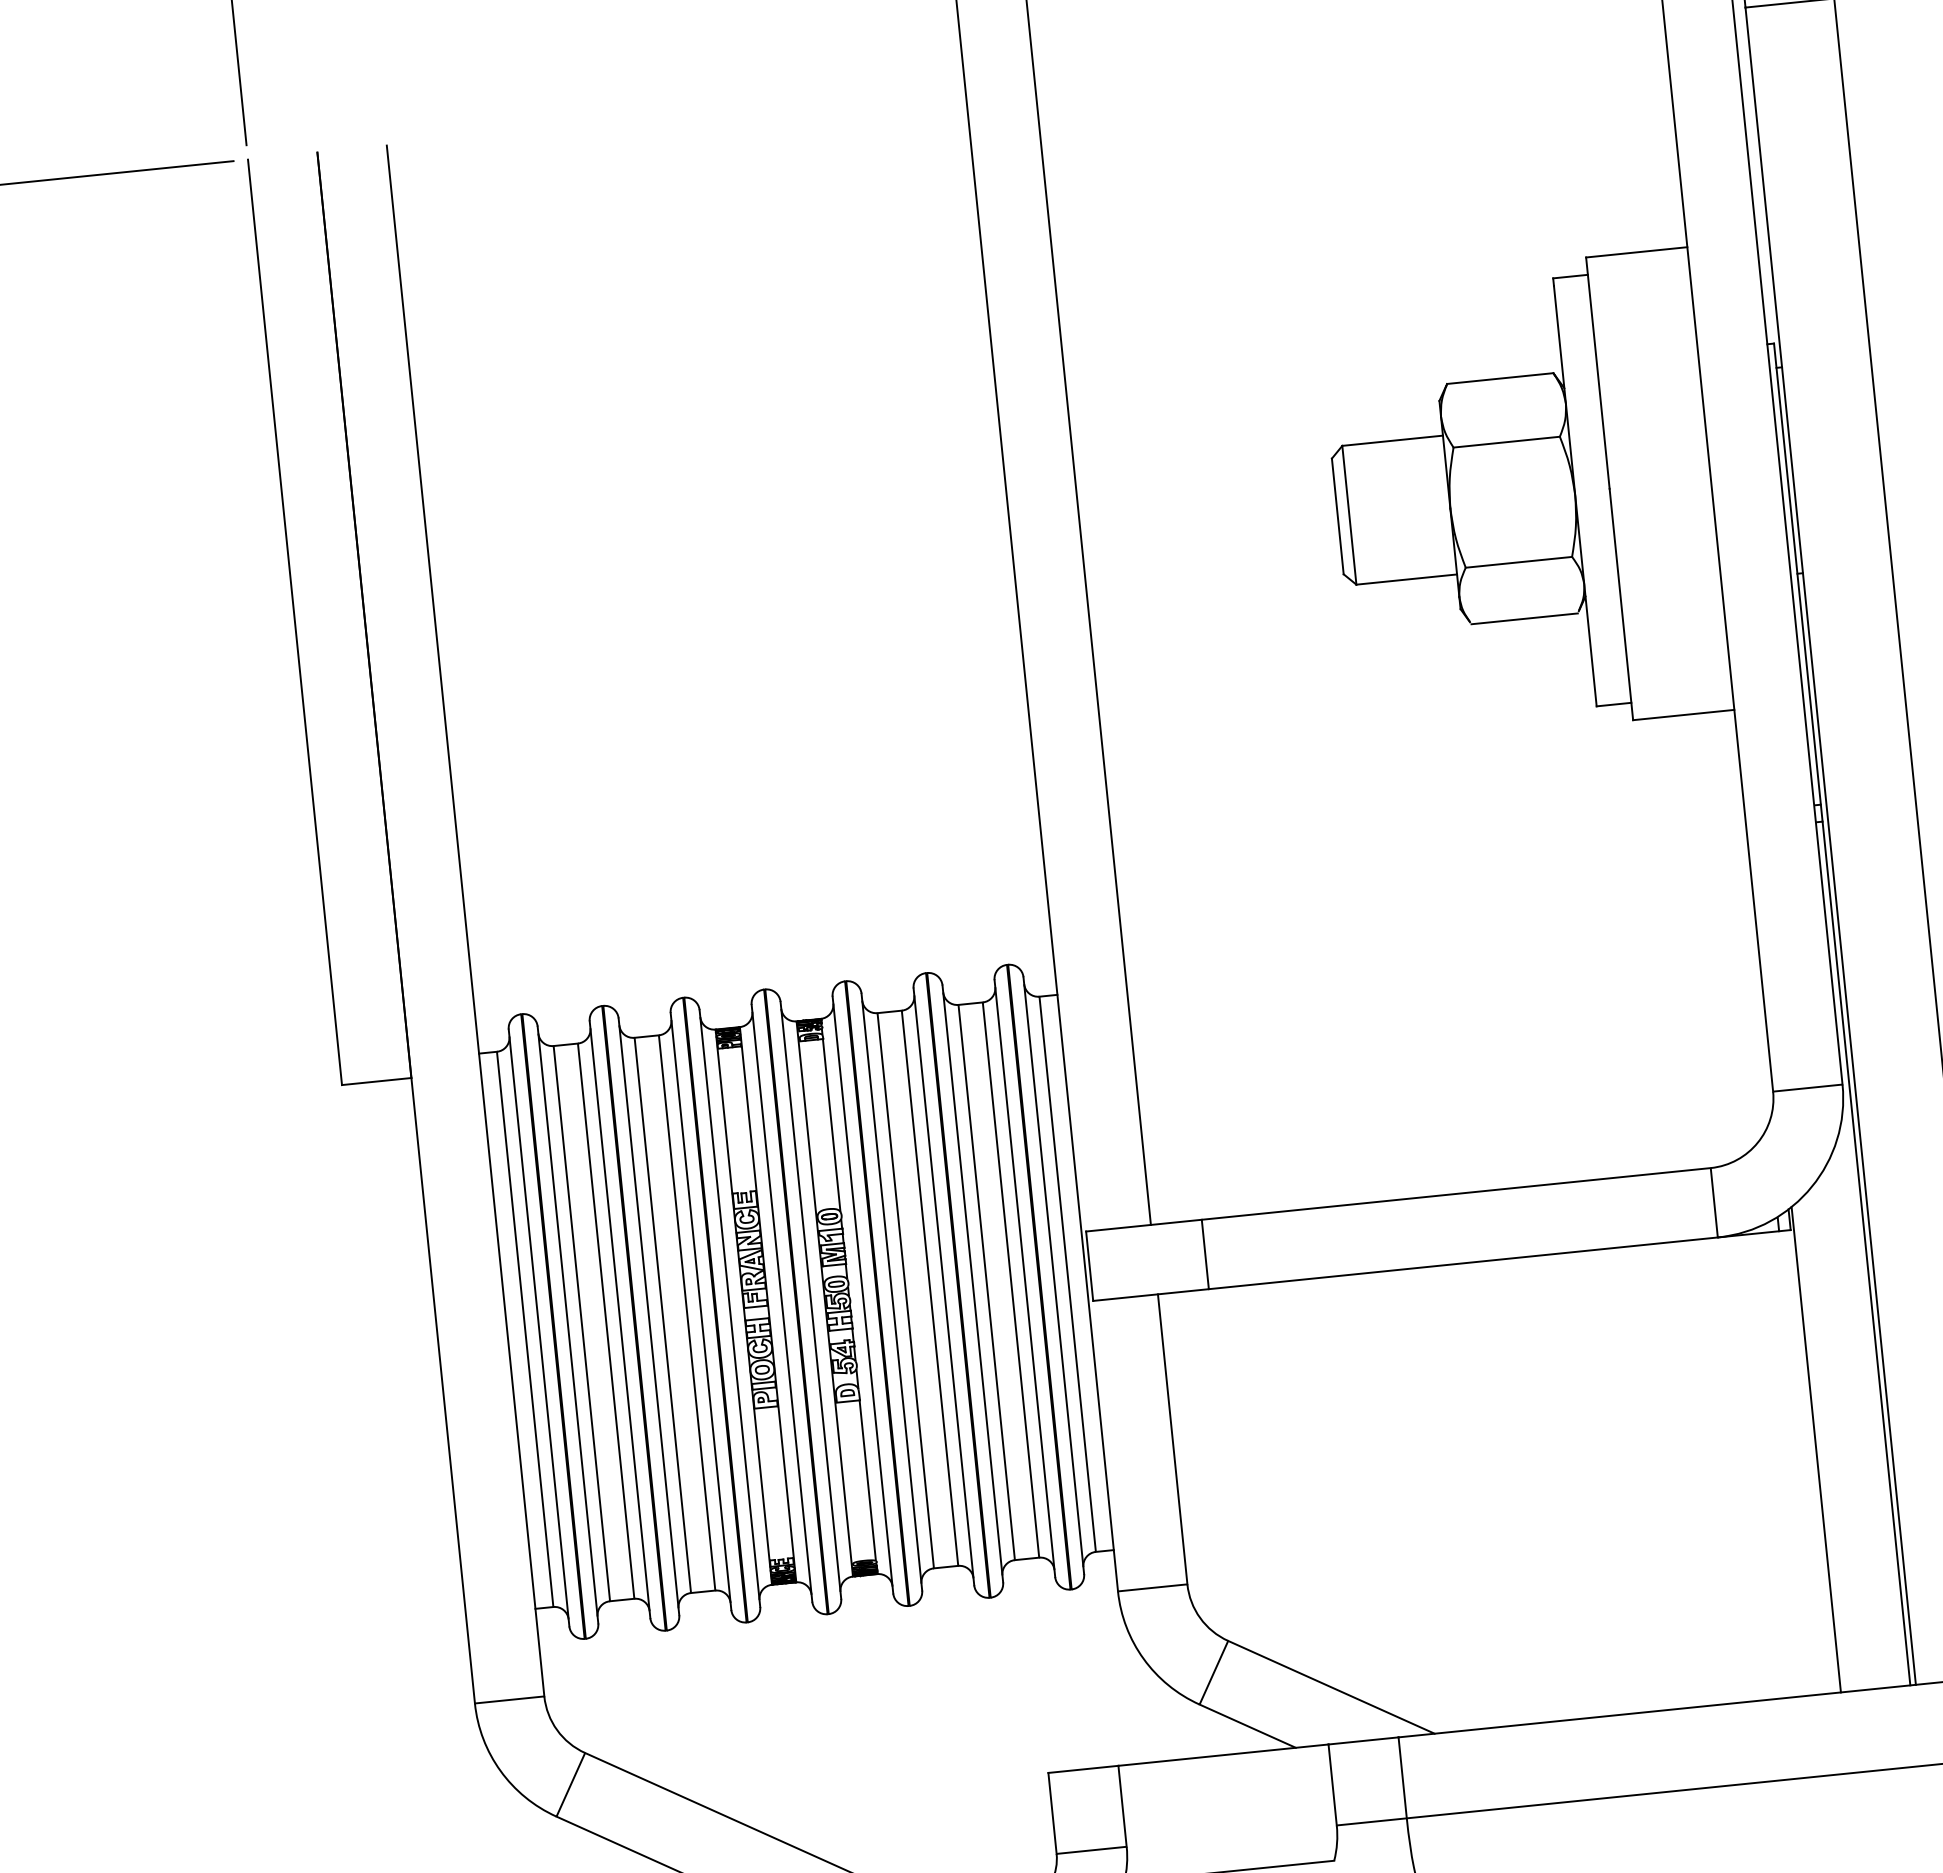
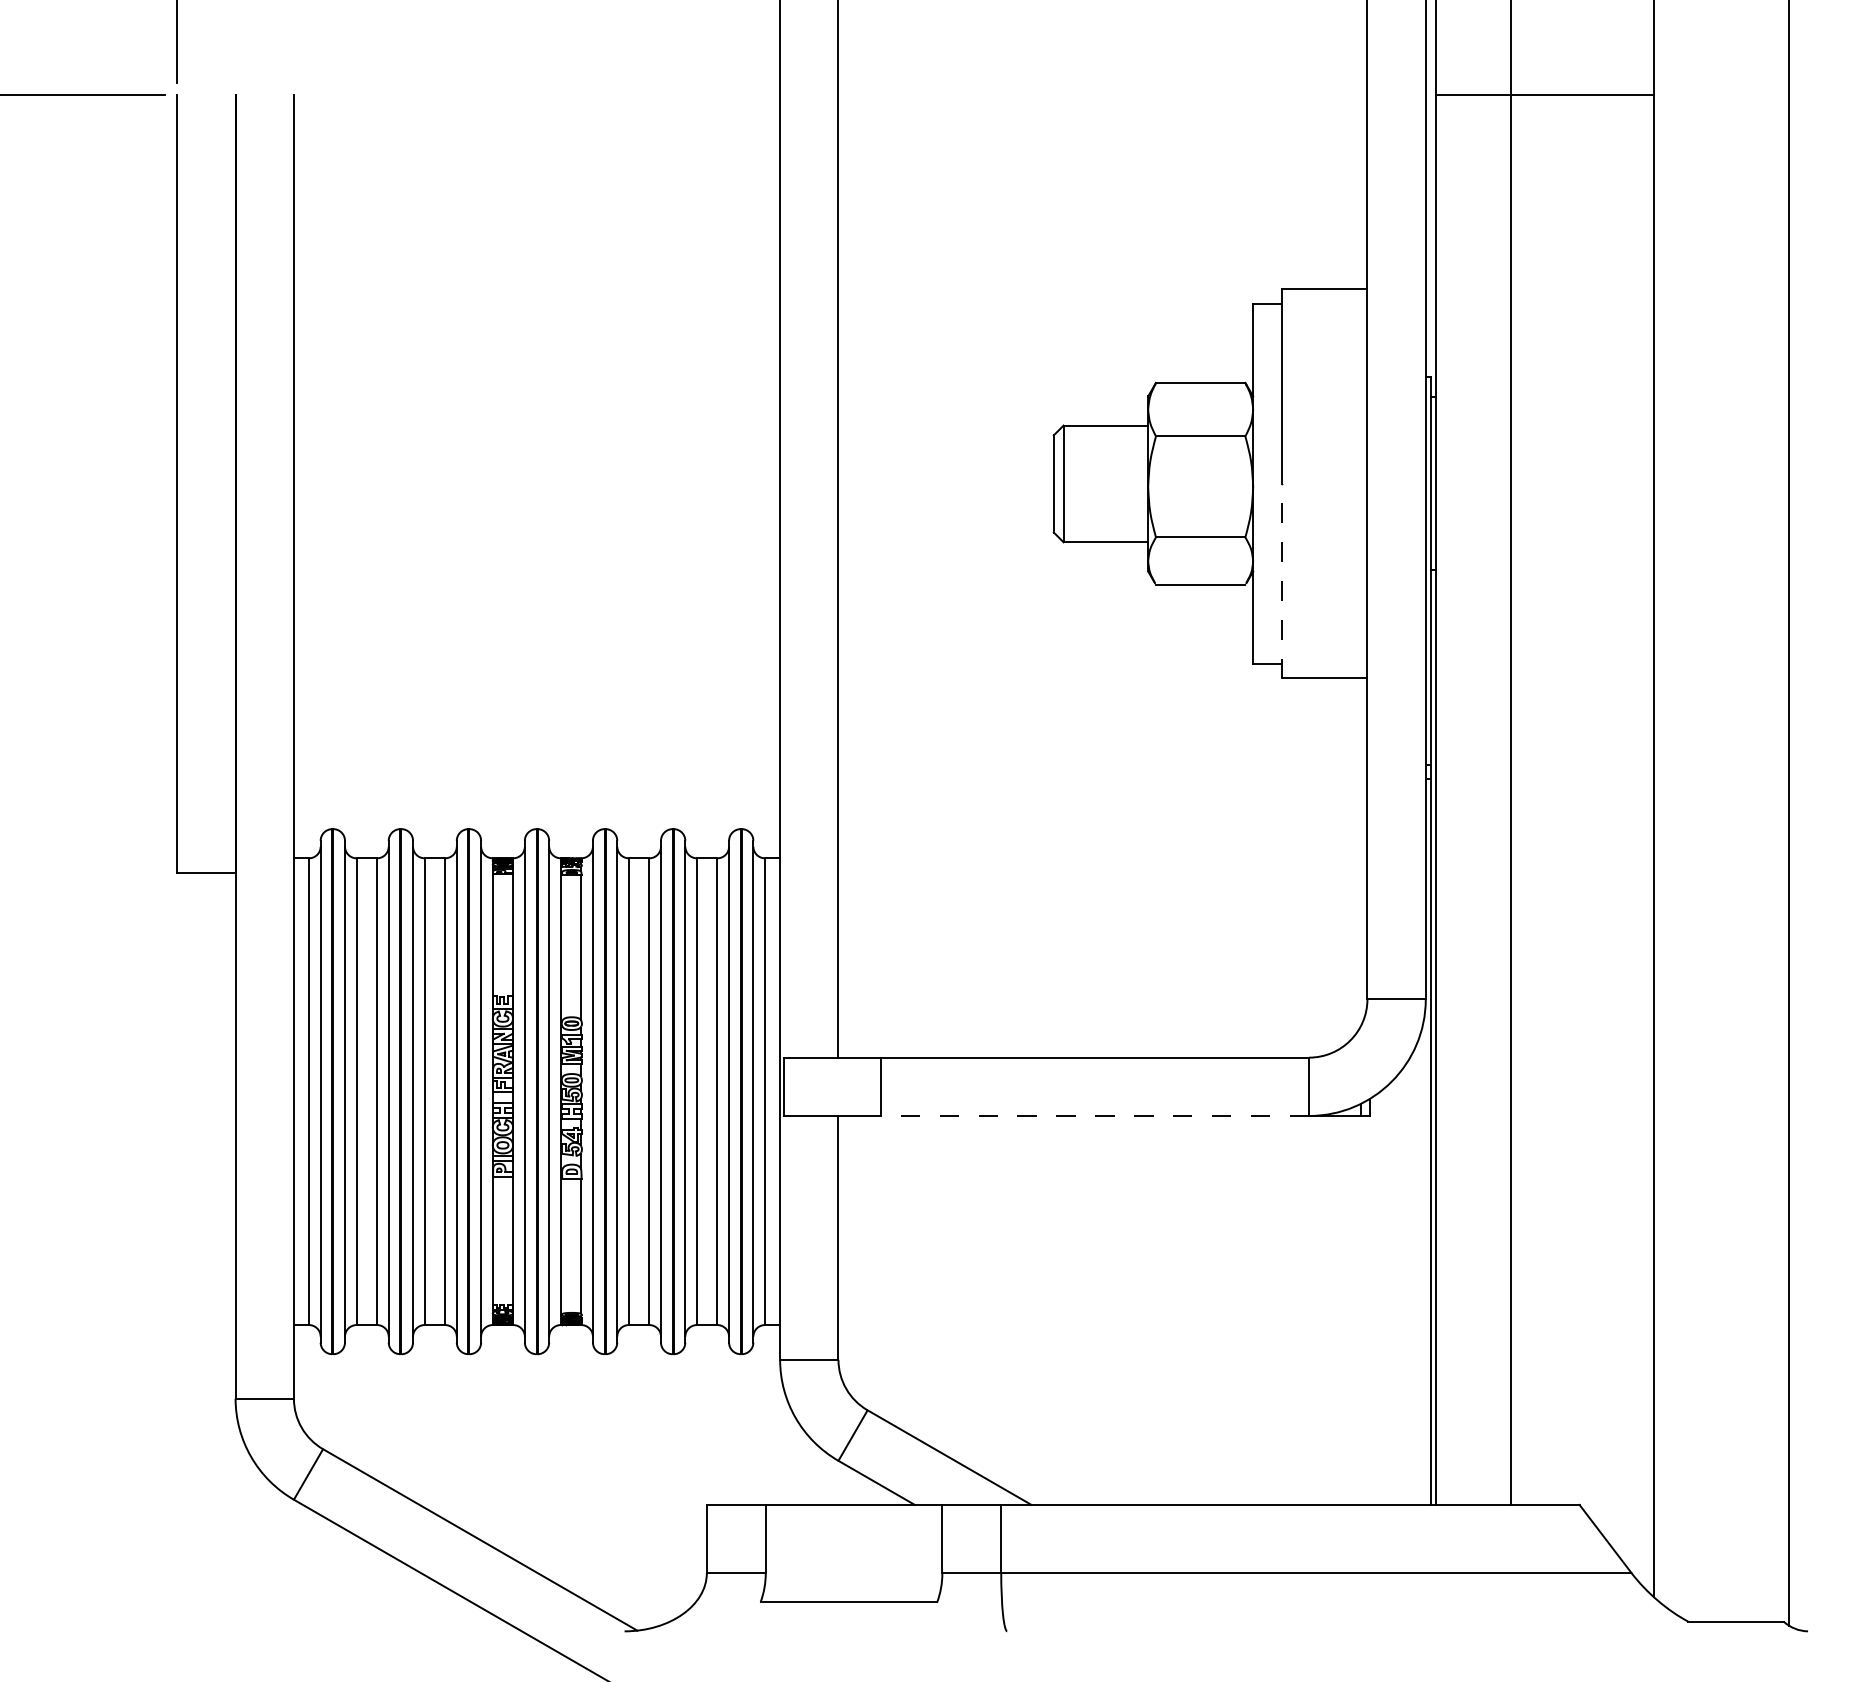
line: (1621, 603) -> (1282, 580), solid -> dashed
line: (1463, 1263) -> (1095, 1116), solid -> dashed
line: (1816, 1449) -> (1373, 1300), removed

